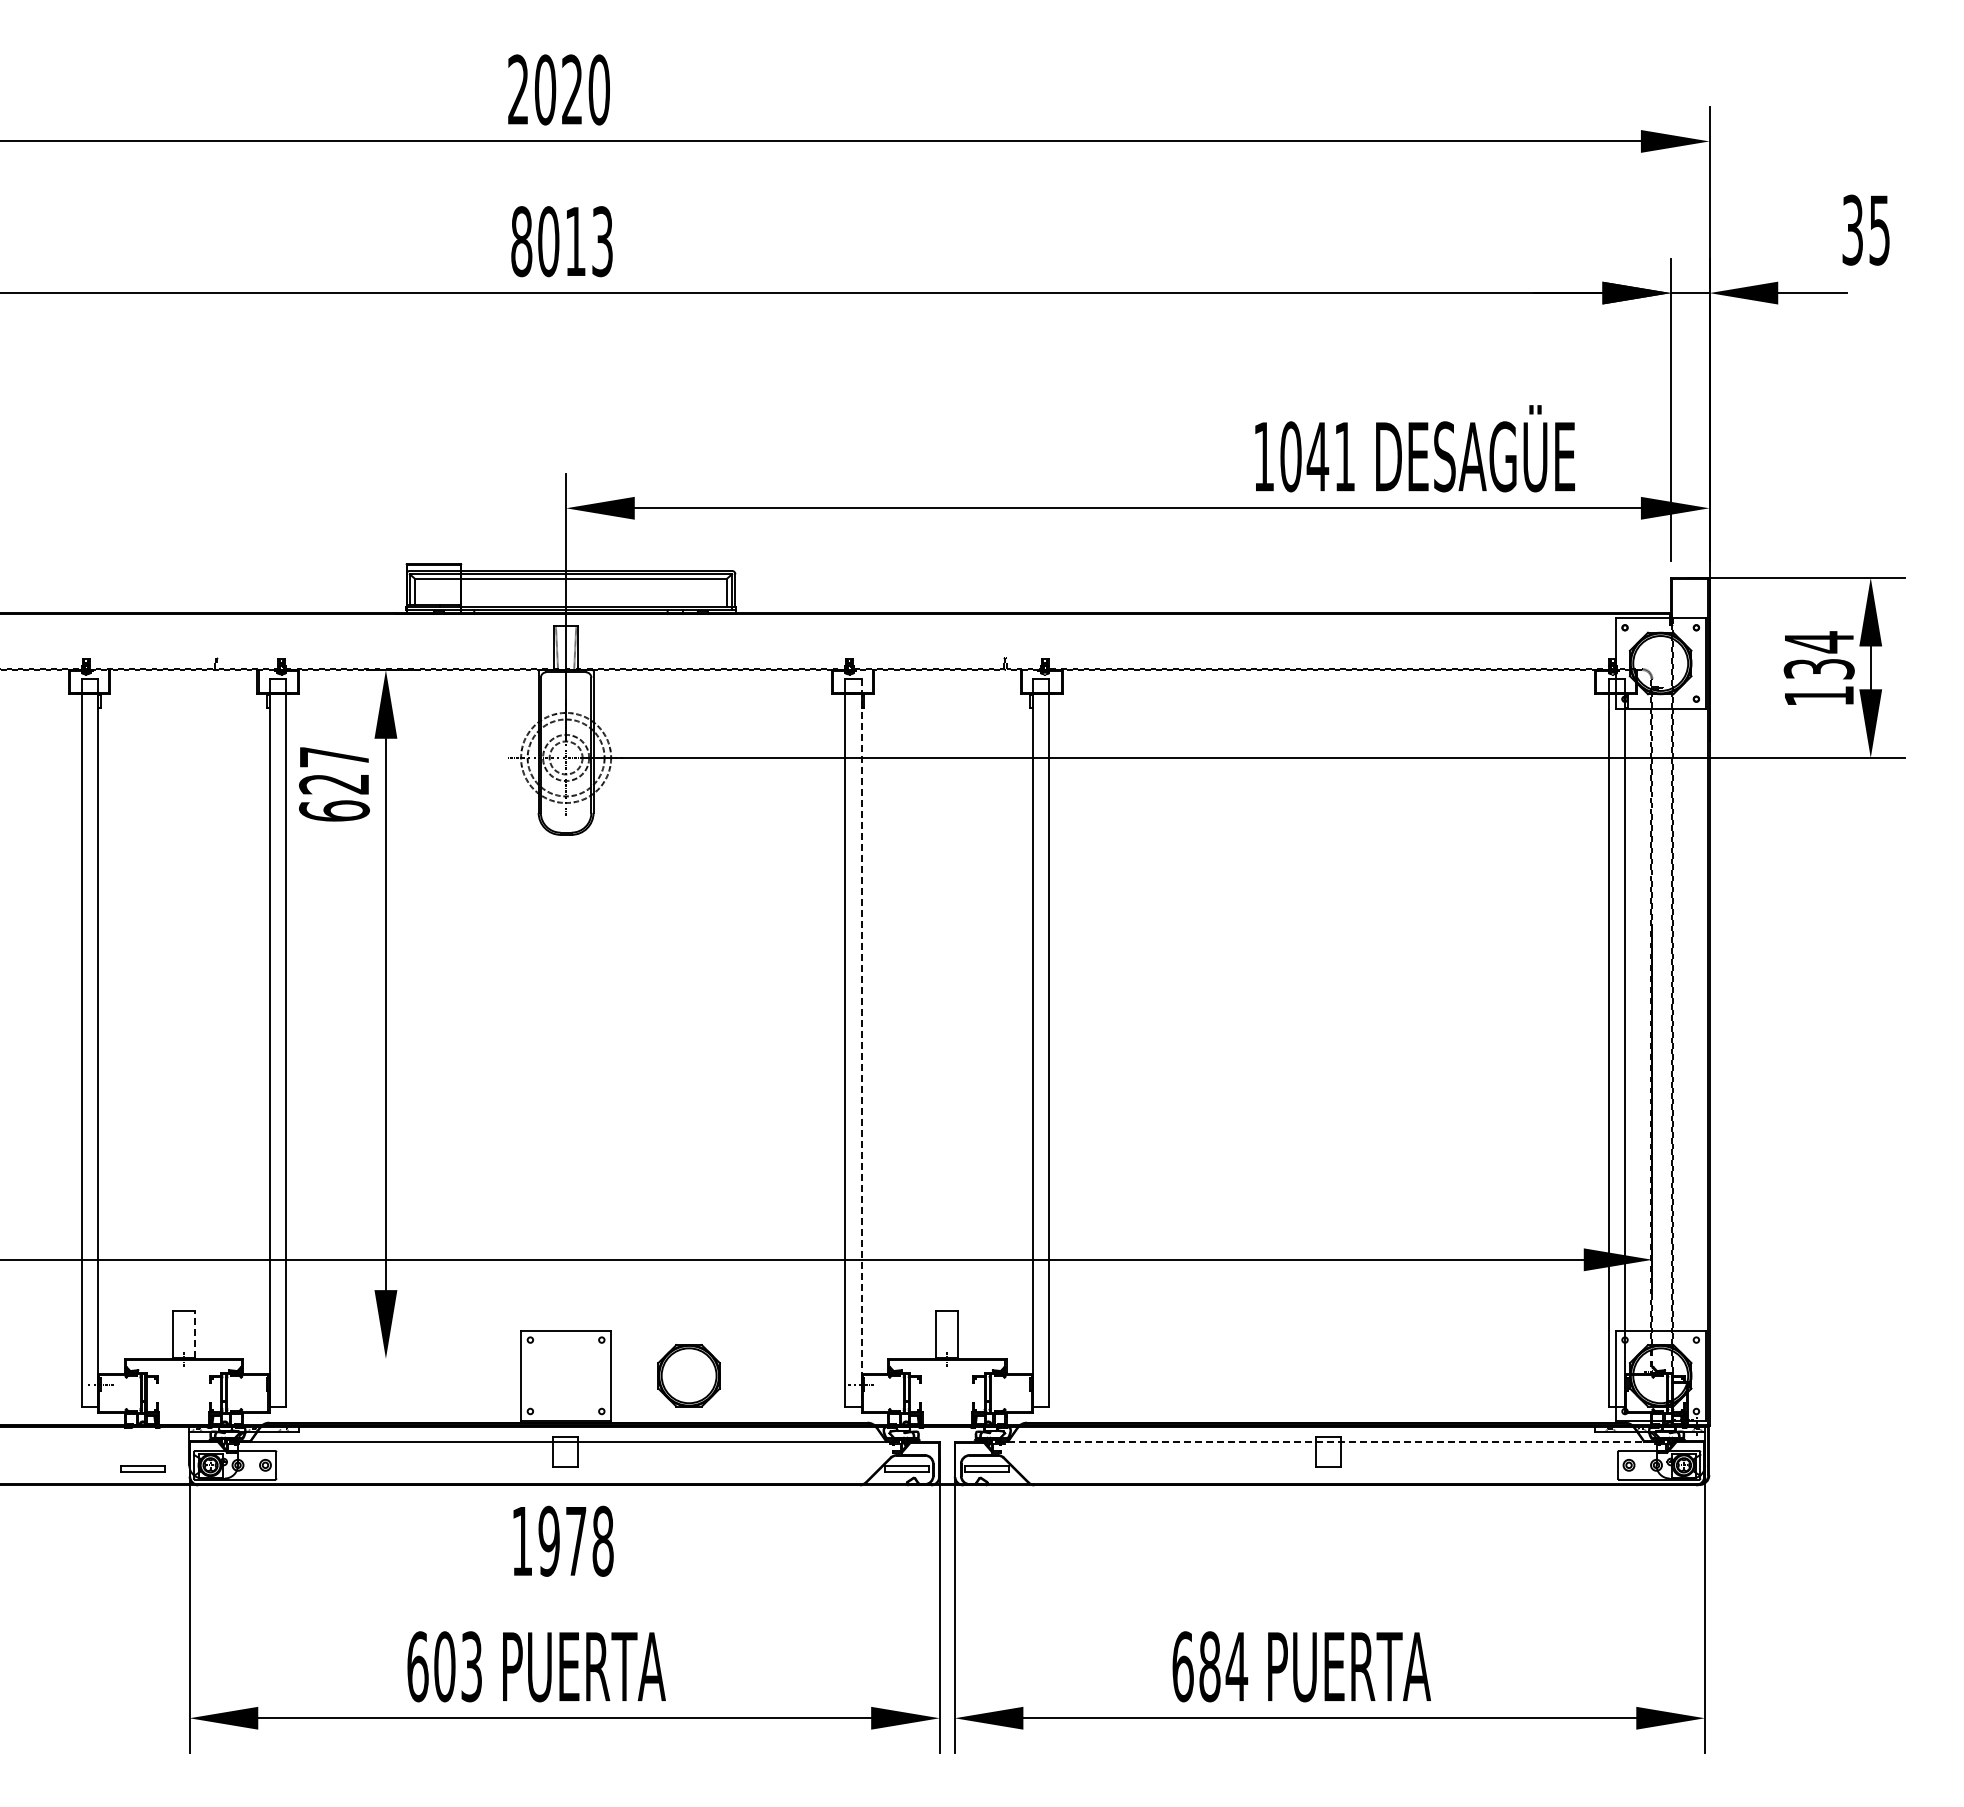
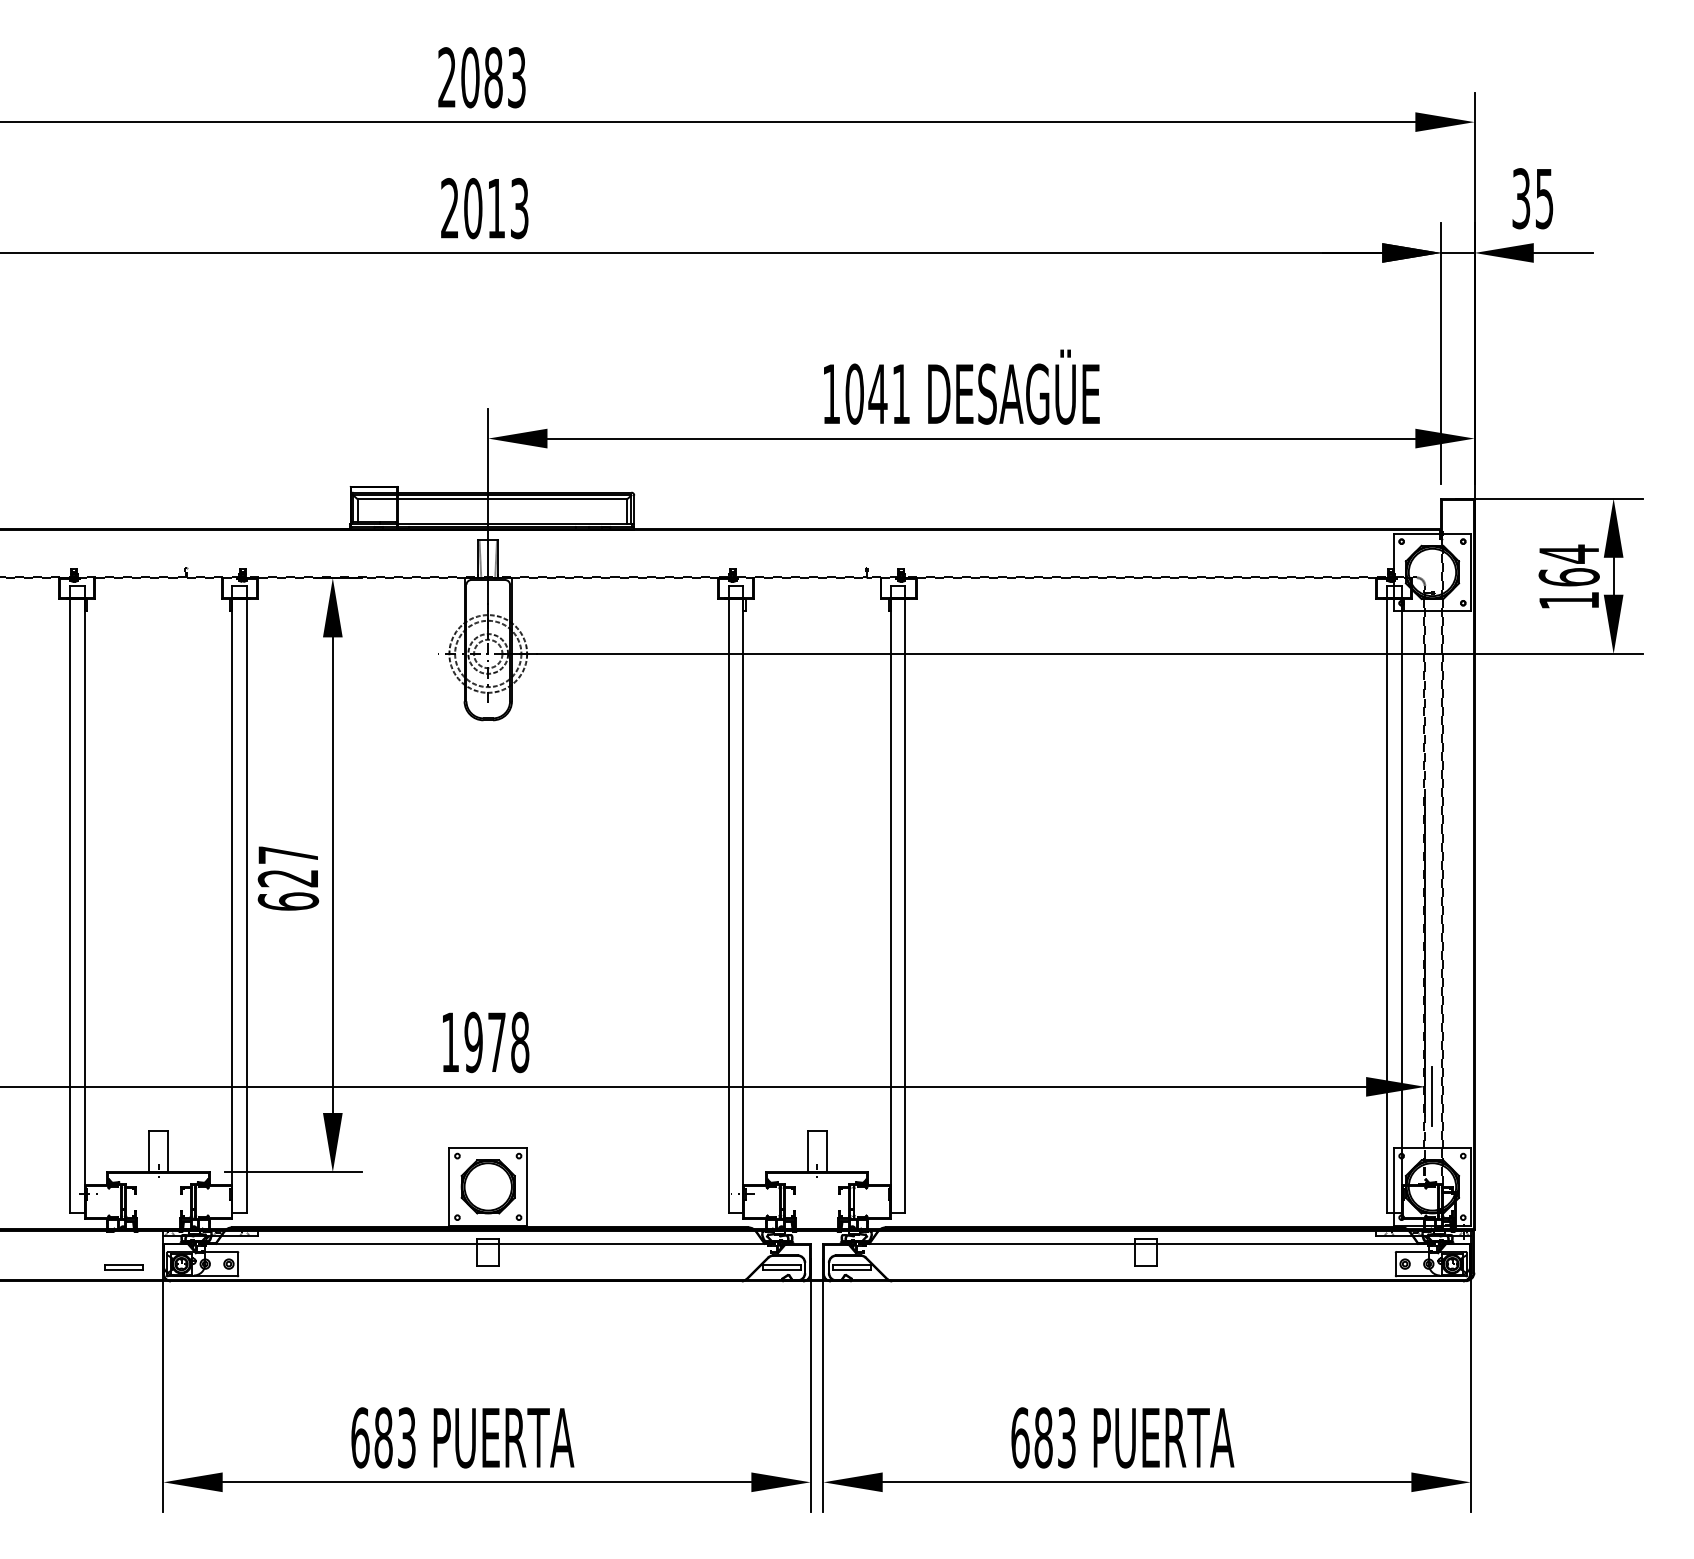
text: (585, 89) -> (504, 77), 2020 -> 2083
text: (1865, 229) -> (1532, 198), moved
text: (521, 241) -> (449, 208), 8013 -> 2013
text: (1414, 448) -> (961, 387), moved
text: (1818, 668) -> (1568, 576), 134 -> 164
text: (334, 784) -> (288, 878), moved
line: (861, 1042) -> (743, 899), dashed -> solid
line: (1660, 1270) -> (1432, 1096), added
line: (194, 1334) -> (167, 1151), dashed -> solid
line: (340, 1358) -> (293, 1171), added
part: (688, 1375) -> (487, 1186), moved
line: (1329, 1441) -> (1146, 1243), dashed -> solid
text: (563, 1540) -> (486, 1041), moved
text: (444, 1666) -> (383, 1437), 603 -> 683
text: (1236, 1666) -> (1066, 1437), 684 -> 683

